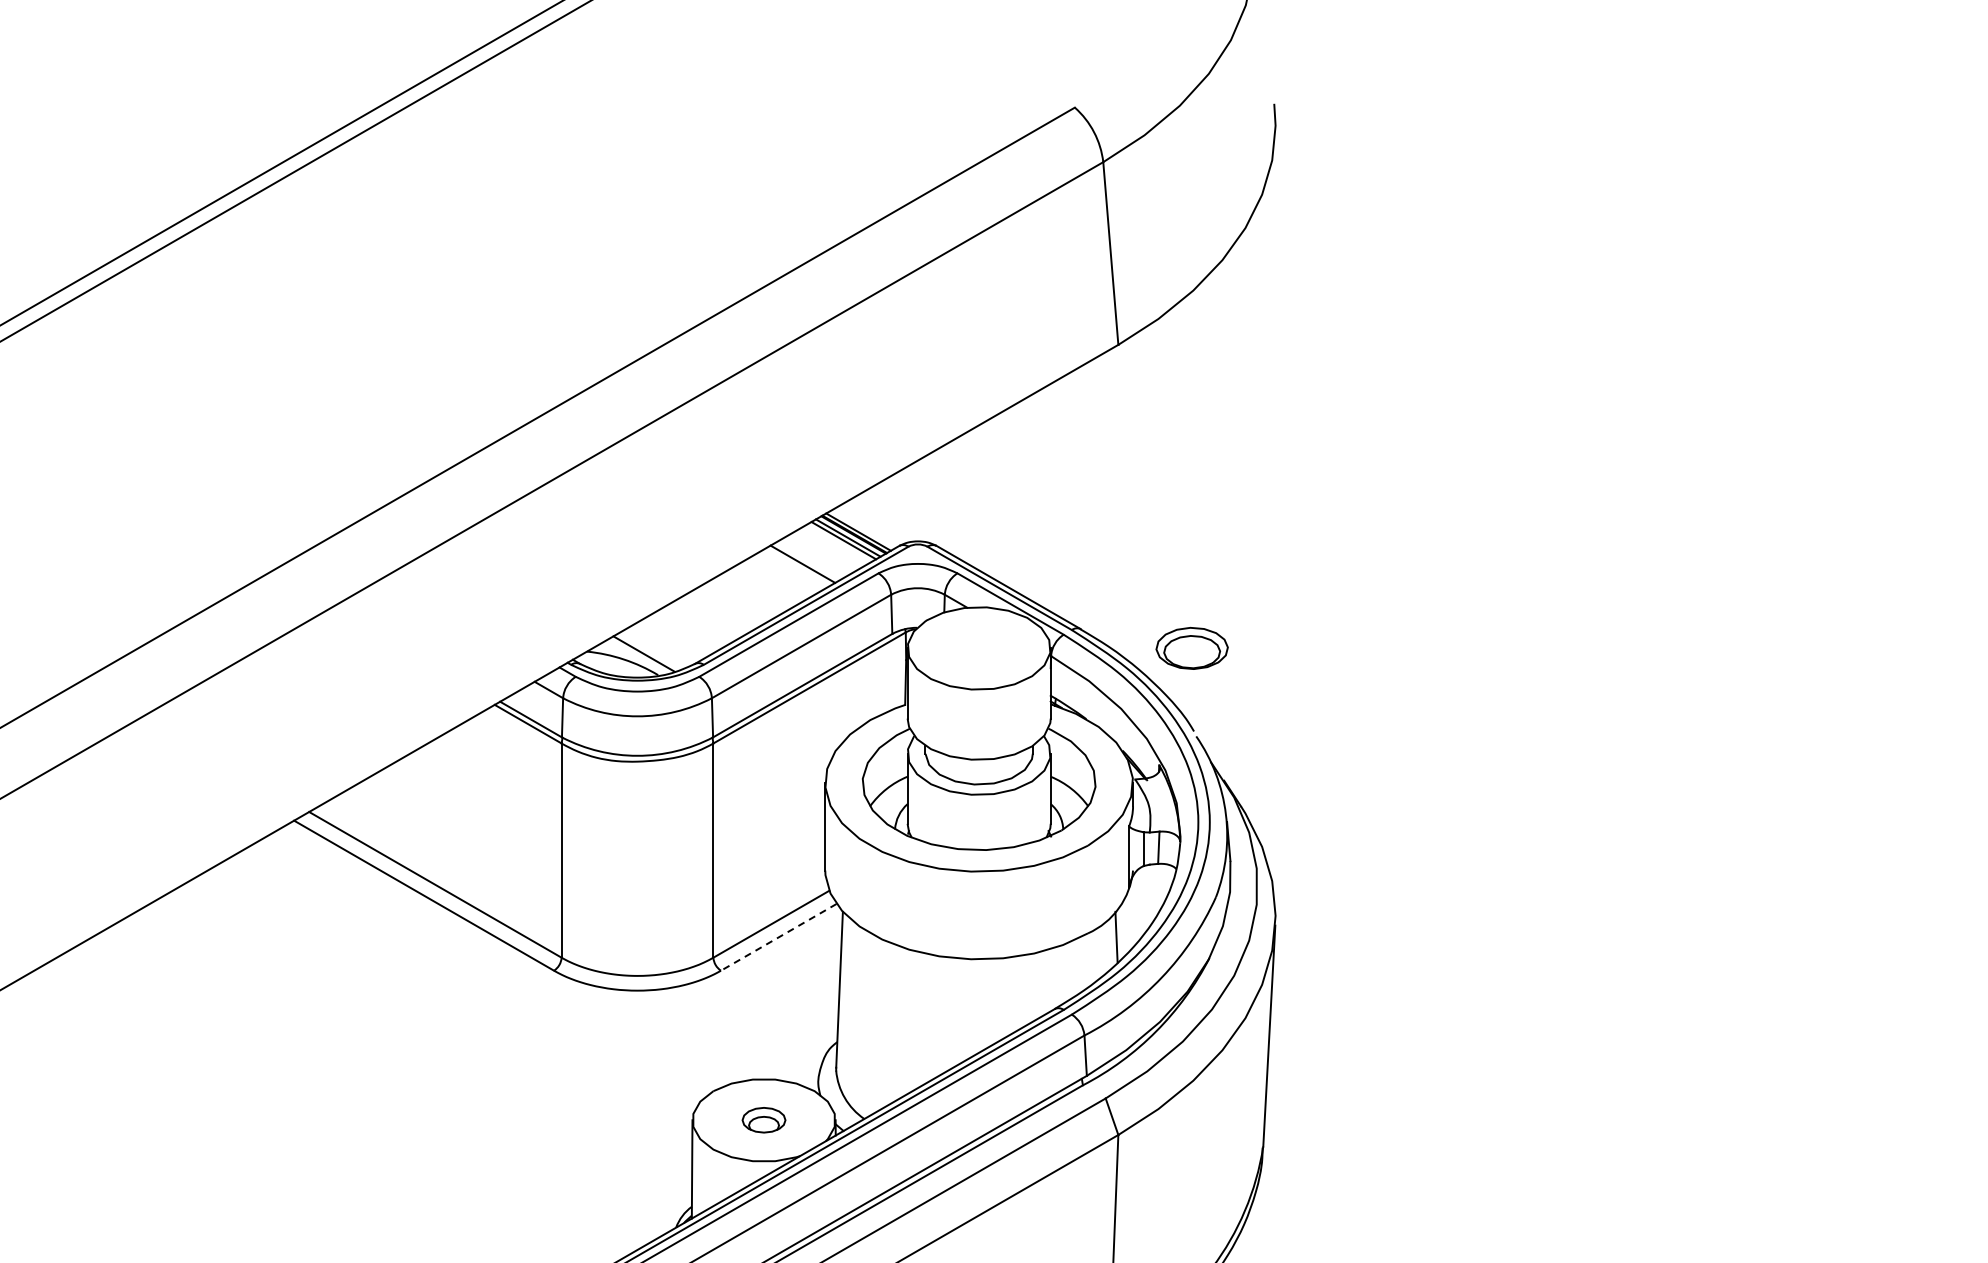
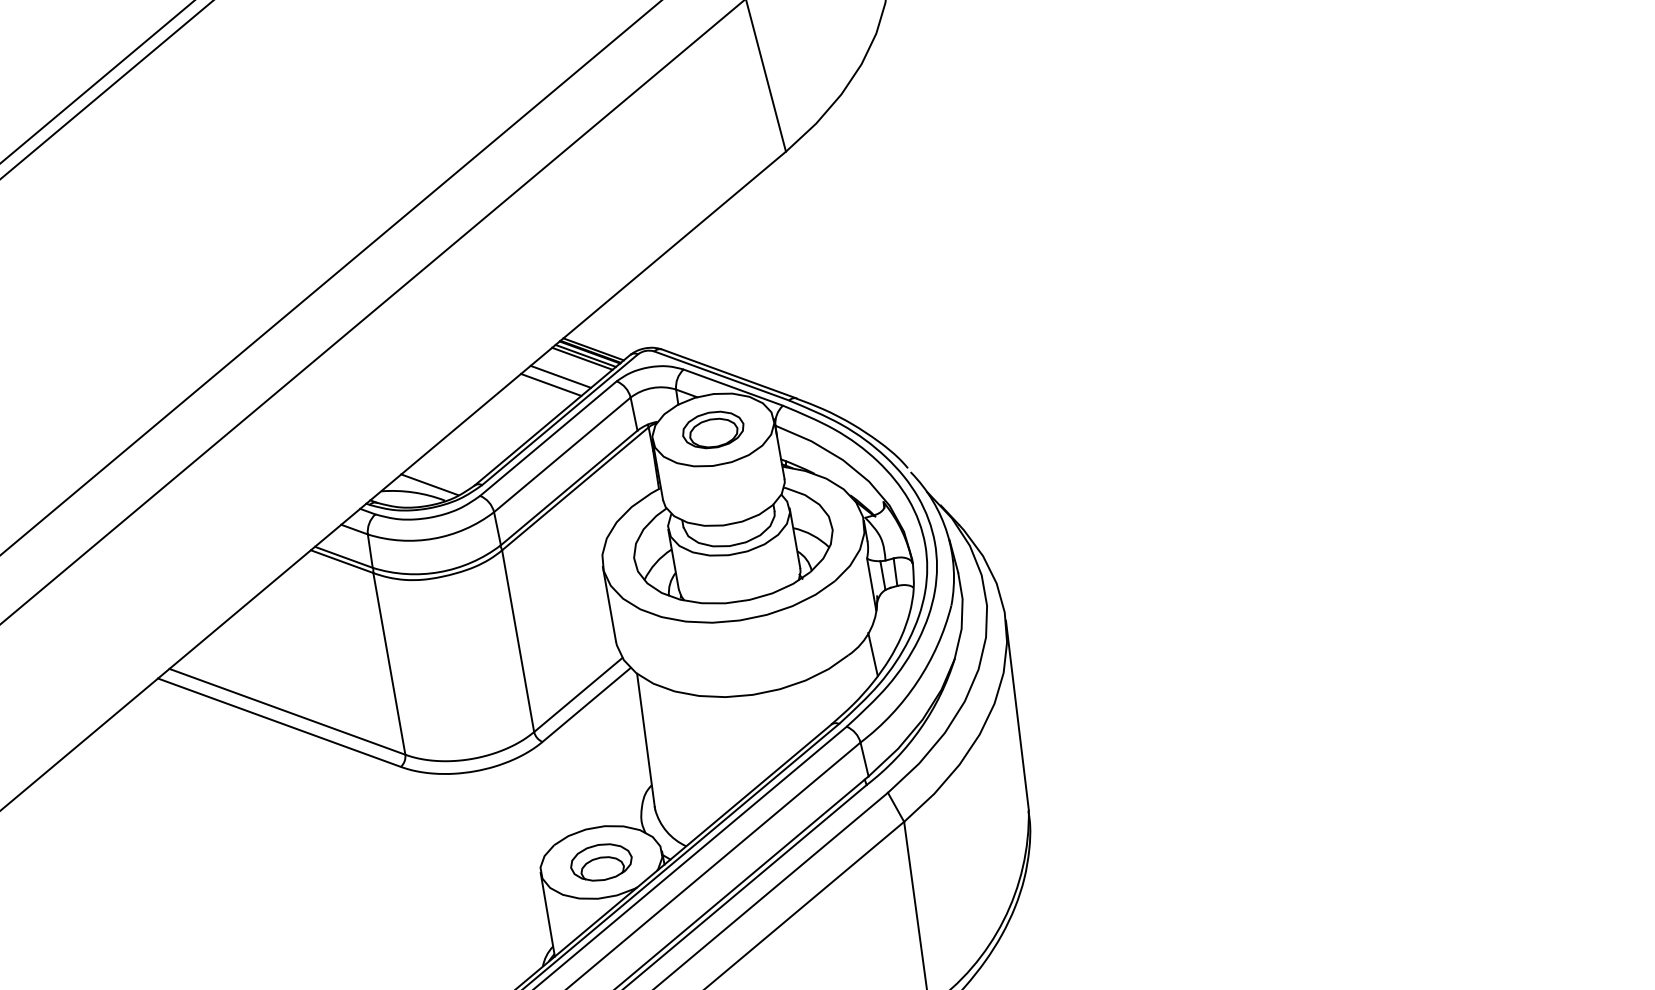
line: (815, 556) -> (560, 376), added
part: (1191, 648) -> (712, 430), moved
line: (778, 937) -> (586, 705), dashed -> solid
part: (763, 1119) -> (600, 861), size x1.67

